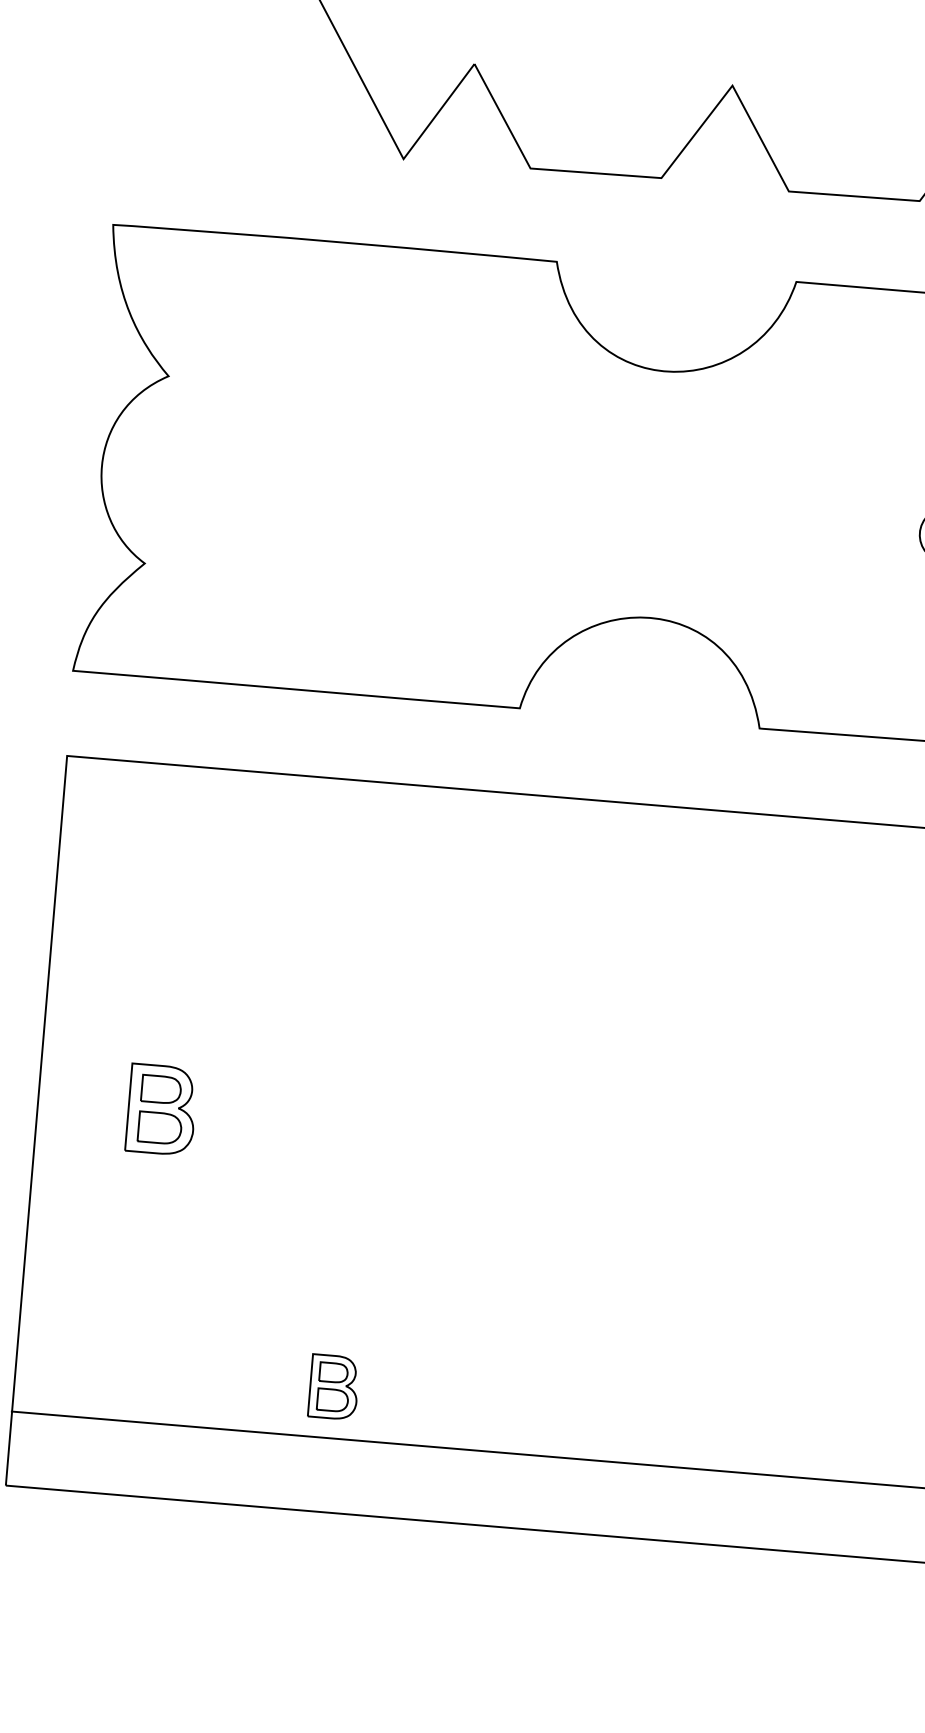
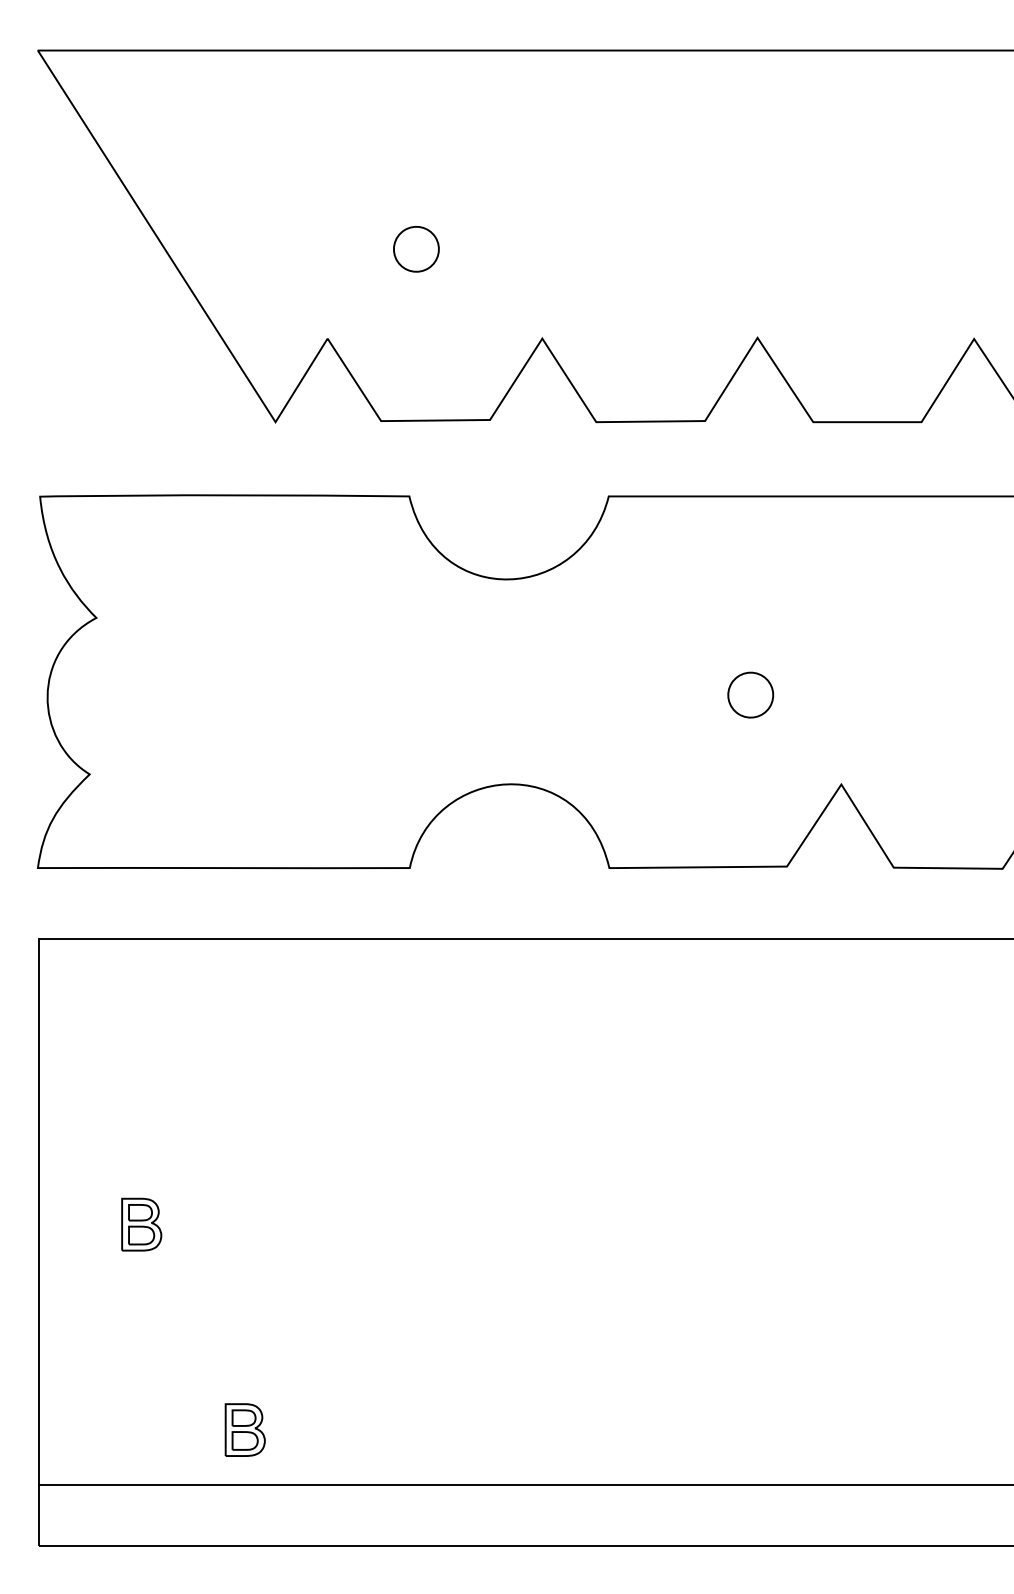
part: (161, 1109) -> (141, 1224), size x0.71
part: (333, 1386) -> (244, 1429), moved

